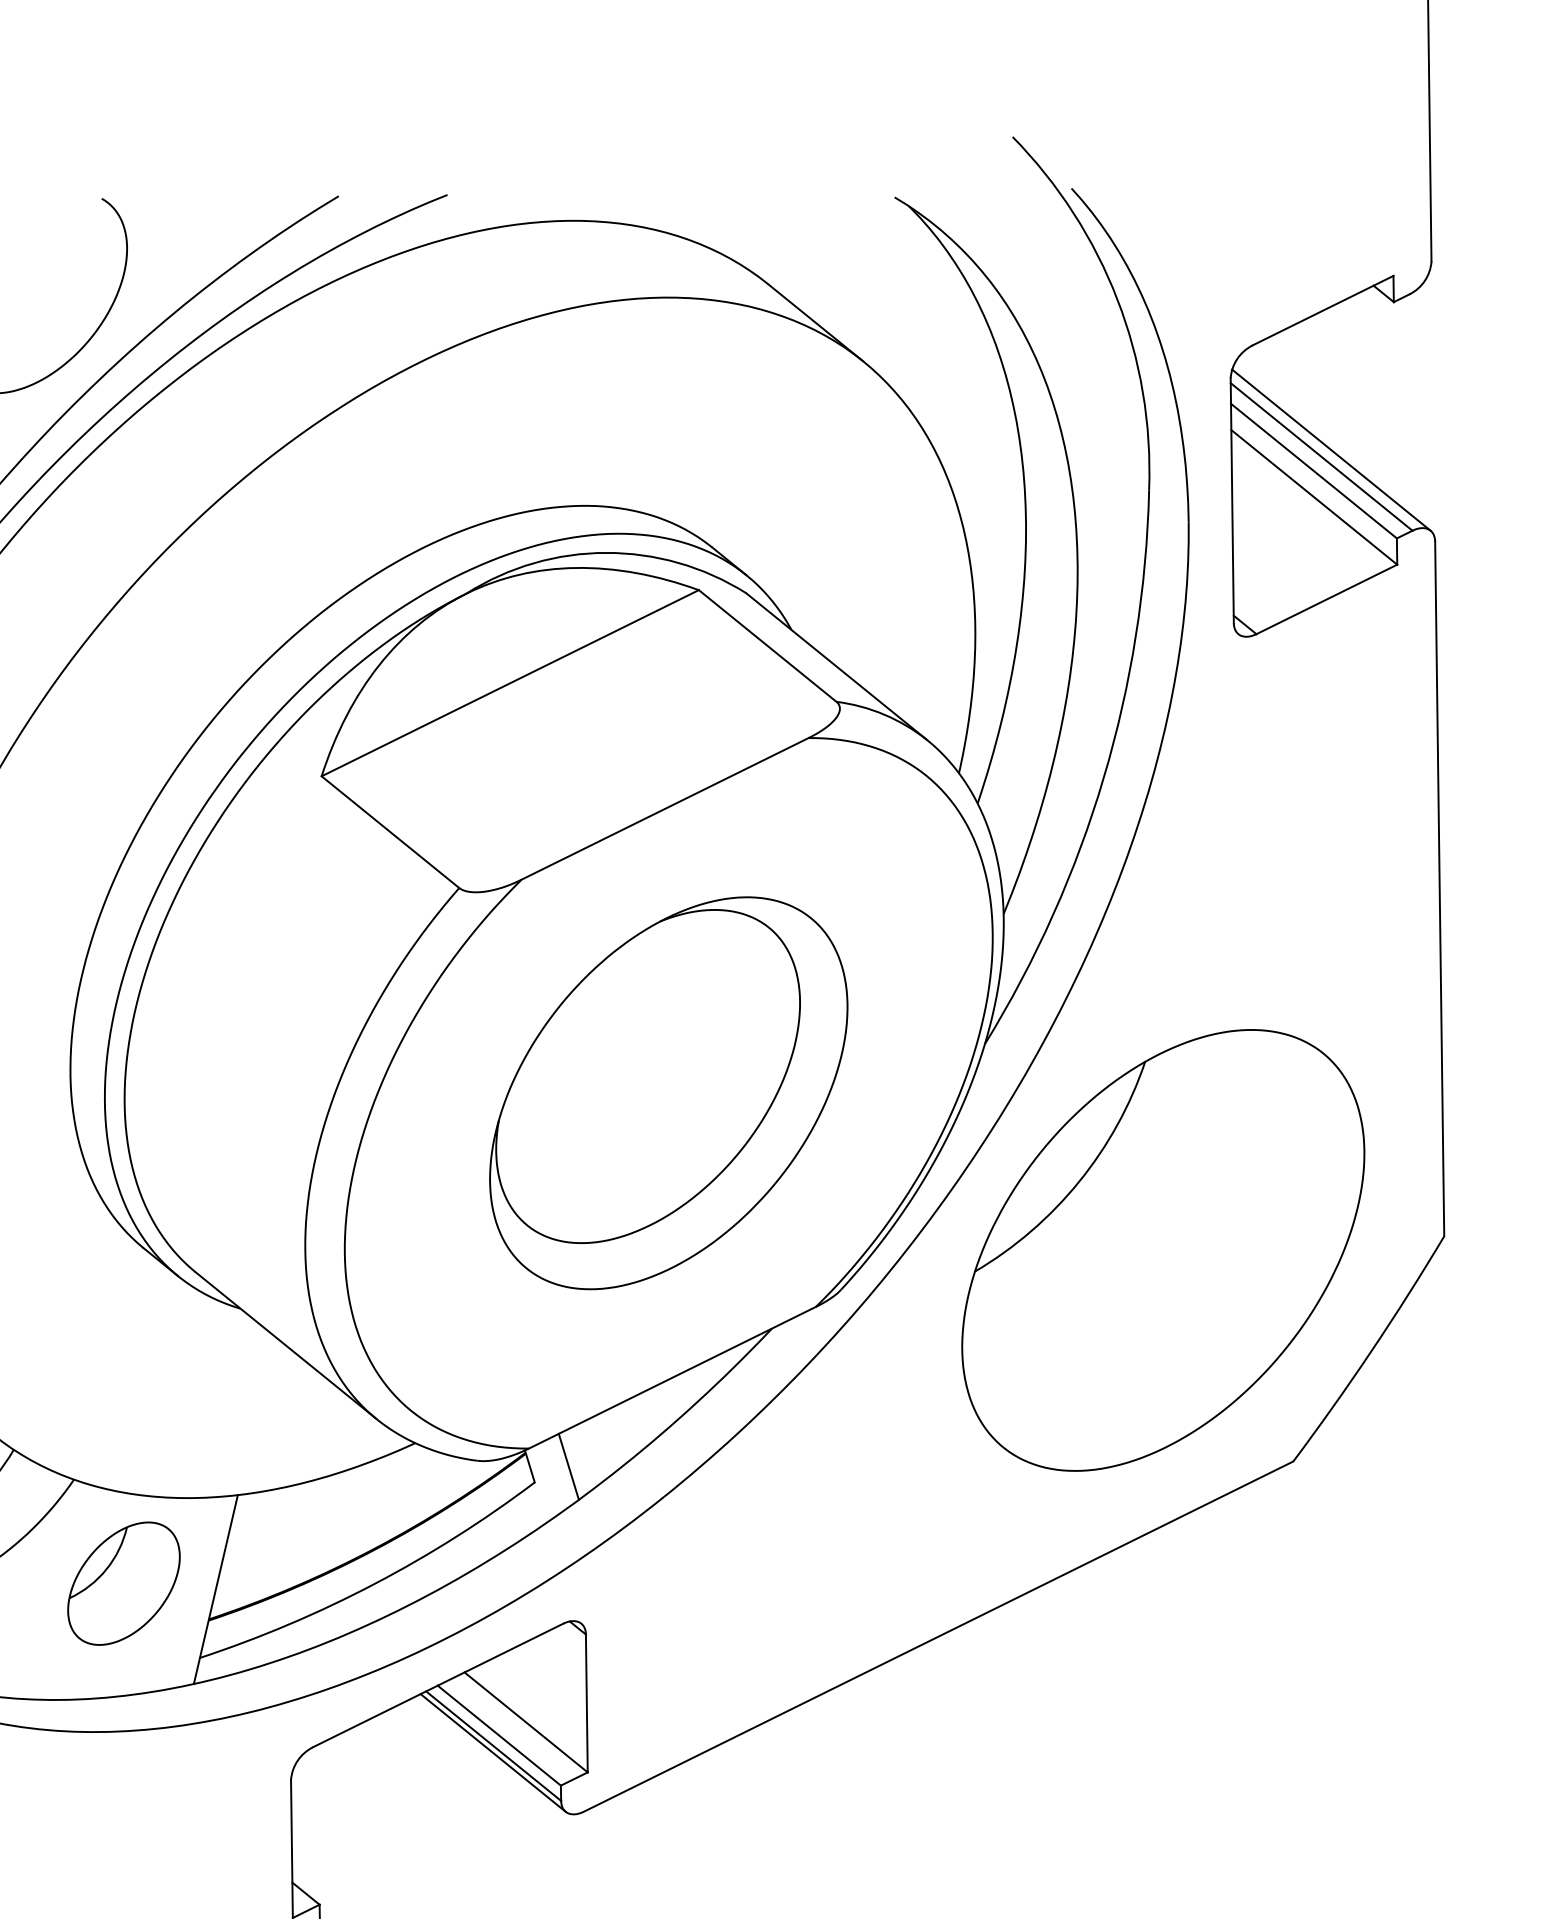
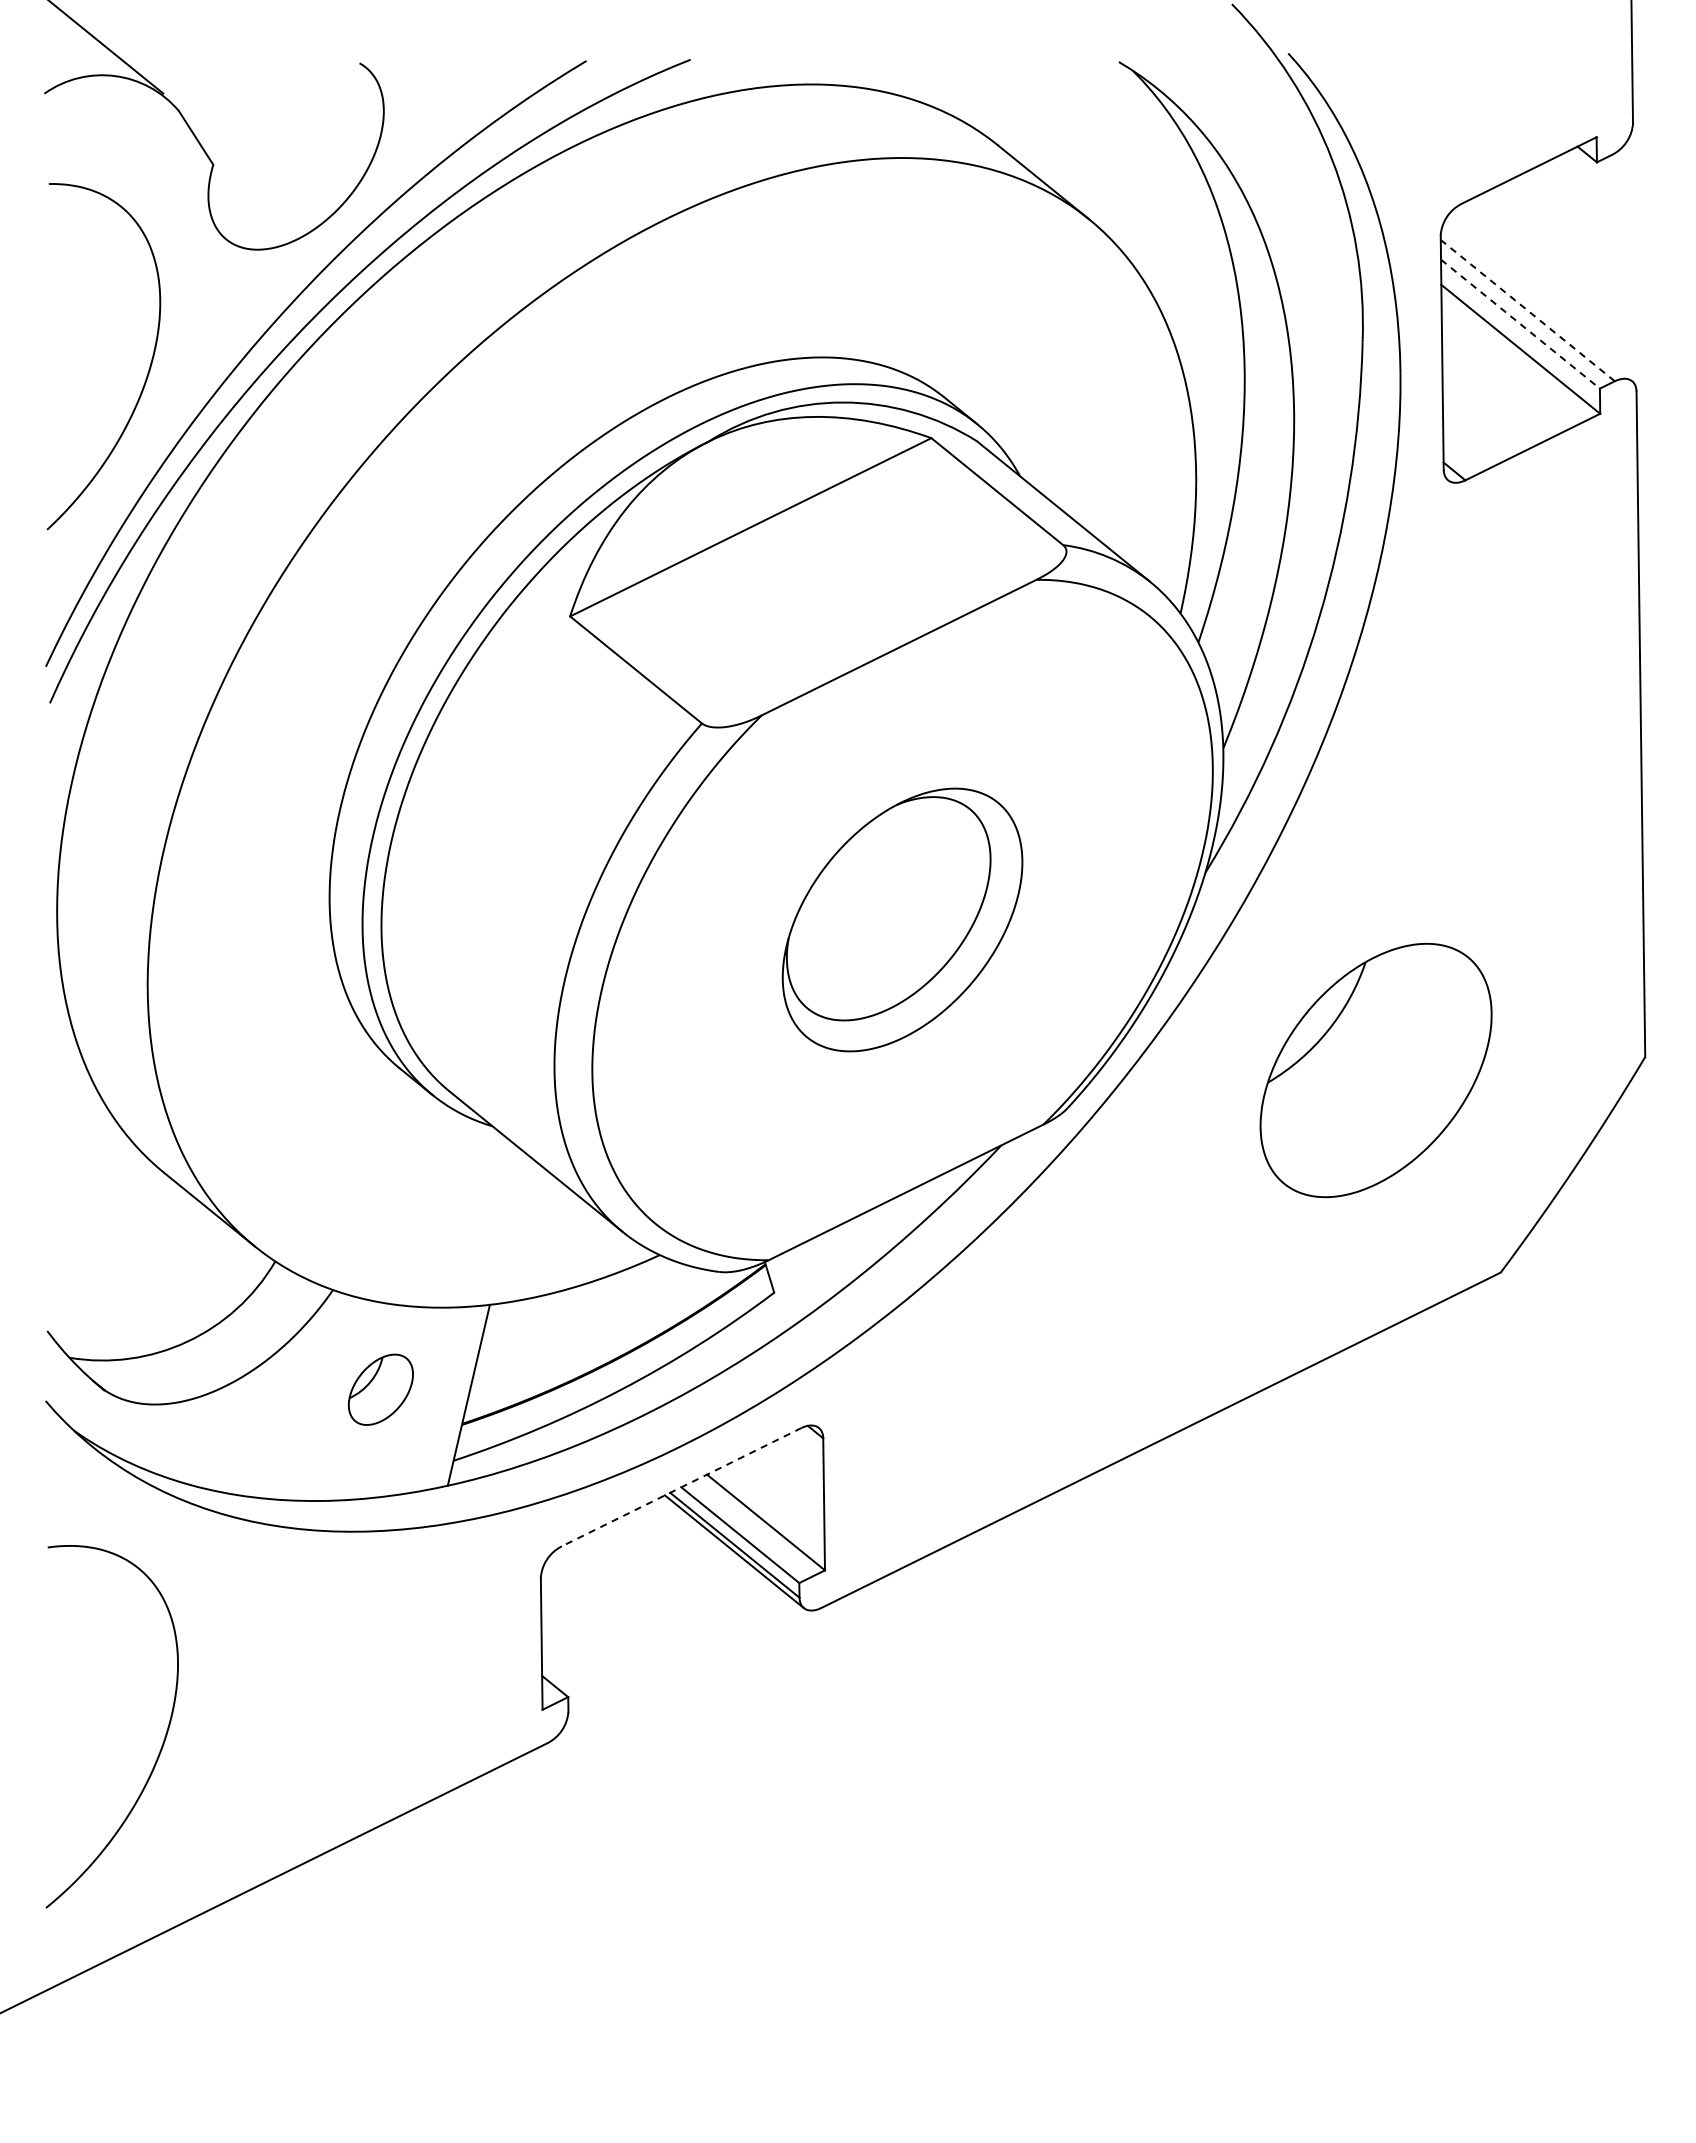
line: (1331, 449) -> (1537, 303), removed
line: (1321, 456) -> (1527, 310), solid -> dashed
line: (1313, 471) -> (1520, 324), solid -> dashed
part: (668, 1092) -> (902, 919), size x0.7
part: (1162, 1250) -> (1375, 1070), size x0.6
line: (568, 1466) -> (806, 1277), removed
part: (123, 1583) -> (380, 1389), size x0.6
line: (437, 1685) -> (681, 1487), solid -> dashed

